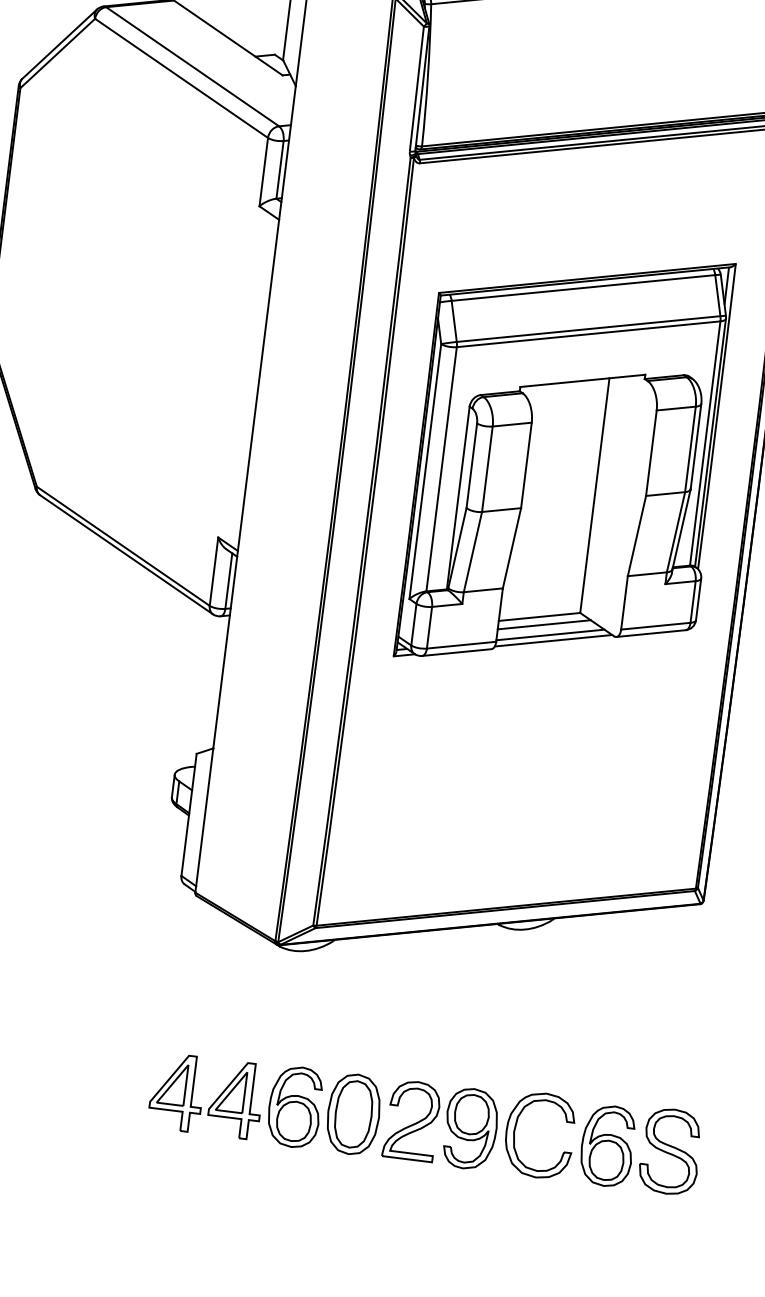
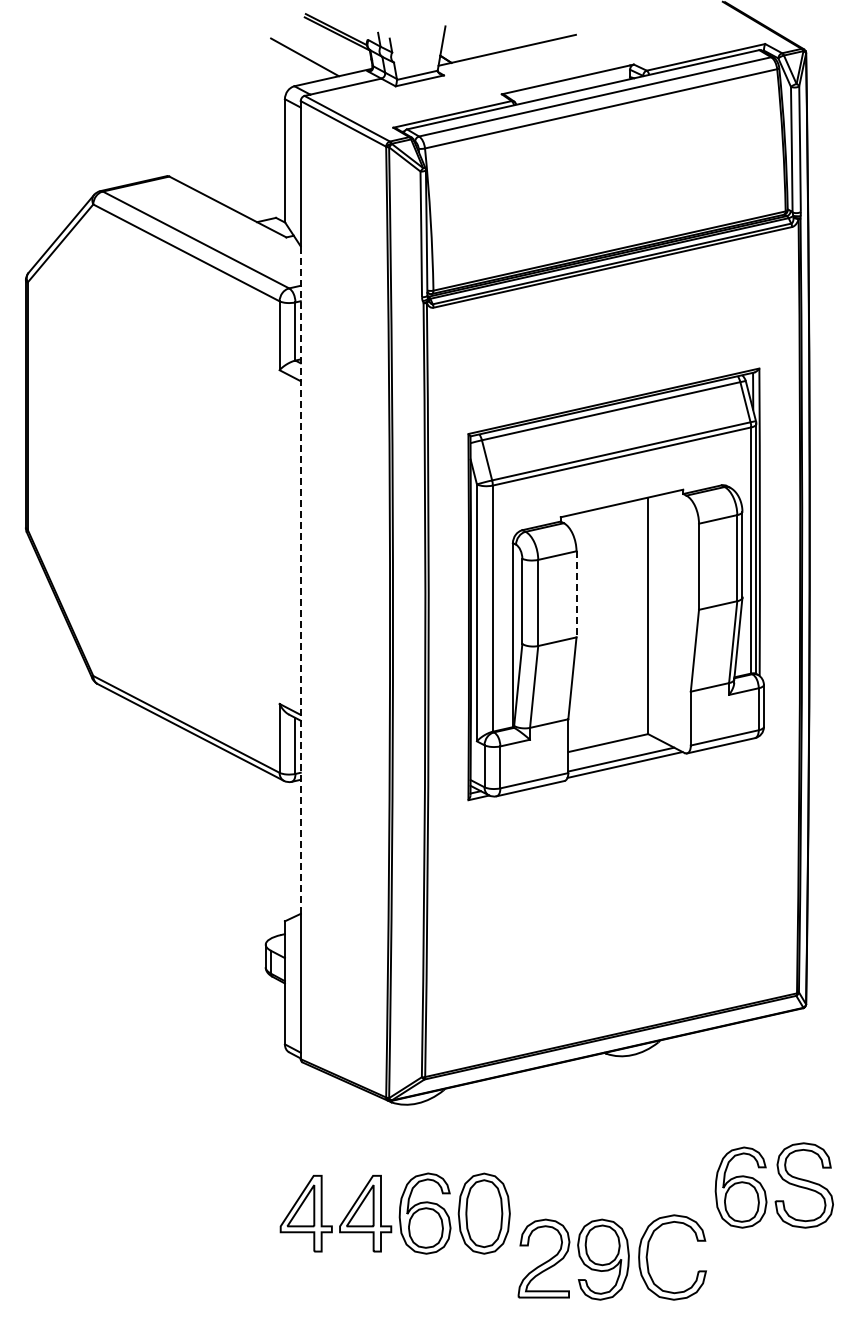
line: (254, 417) -> (300, 580), solid -> dashed
line: (526, 465) -> (576, 594), solid -> dashed
line: (543, 624) -> (613, 750), removed
part: (264, 1103) -> (394, 1213), moved
part: (631, 1151) -> (765, 1190), moved

